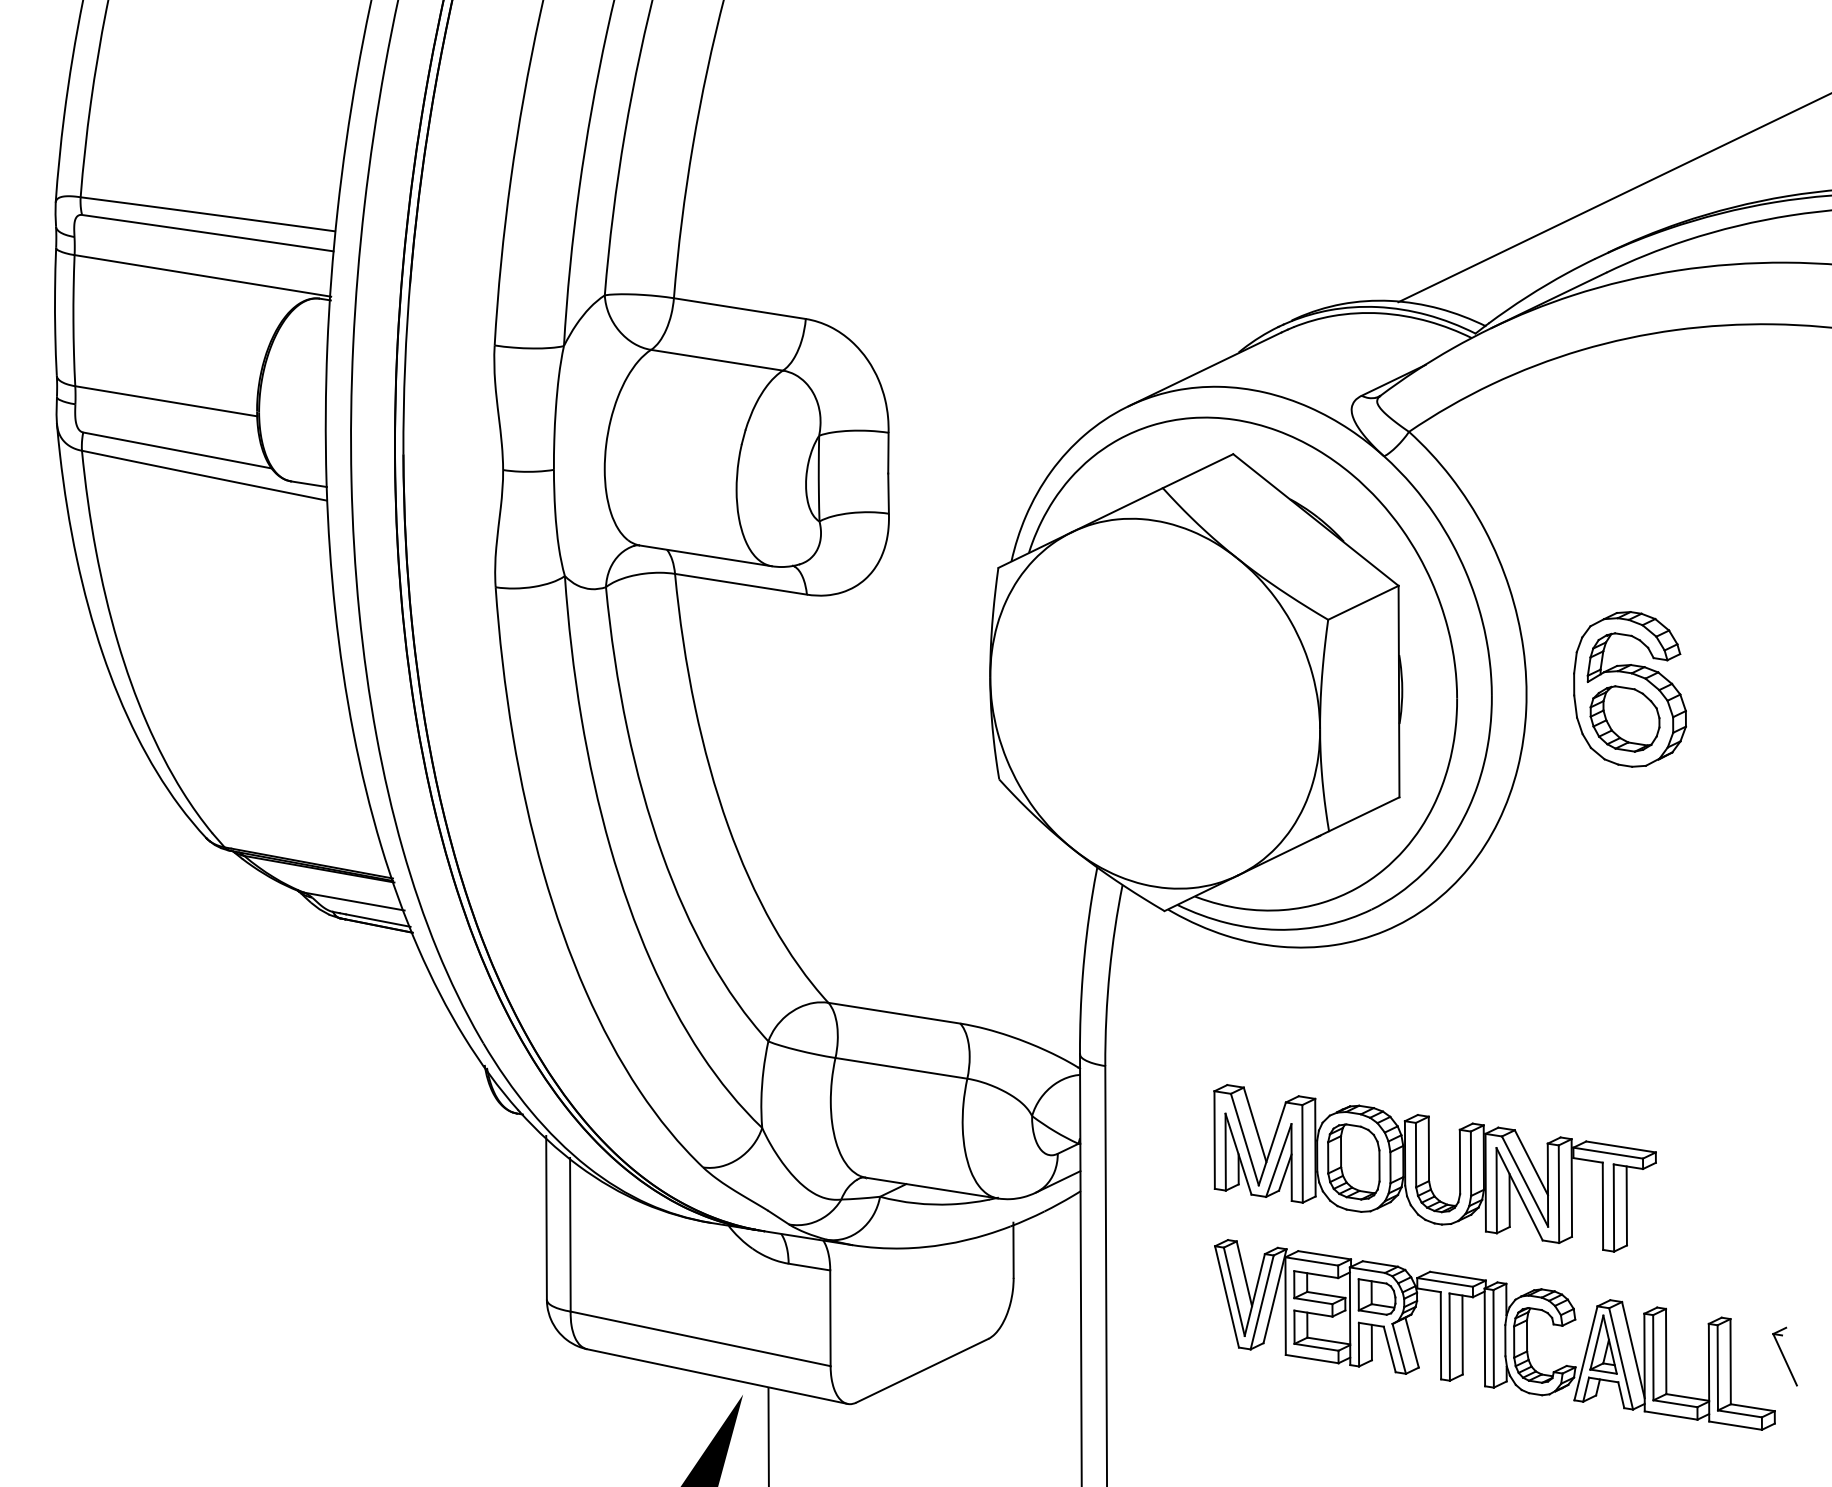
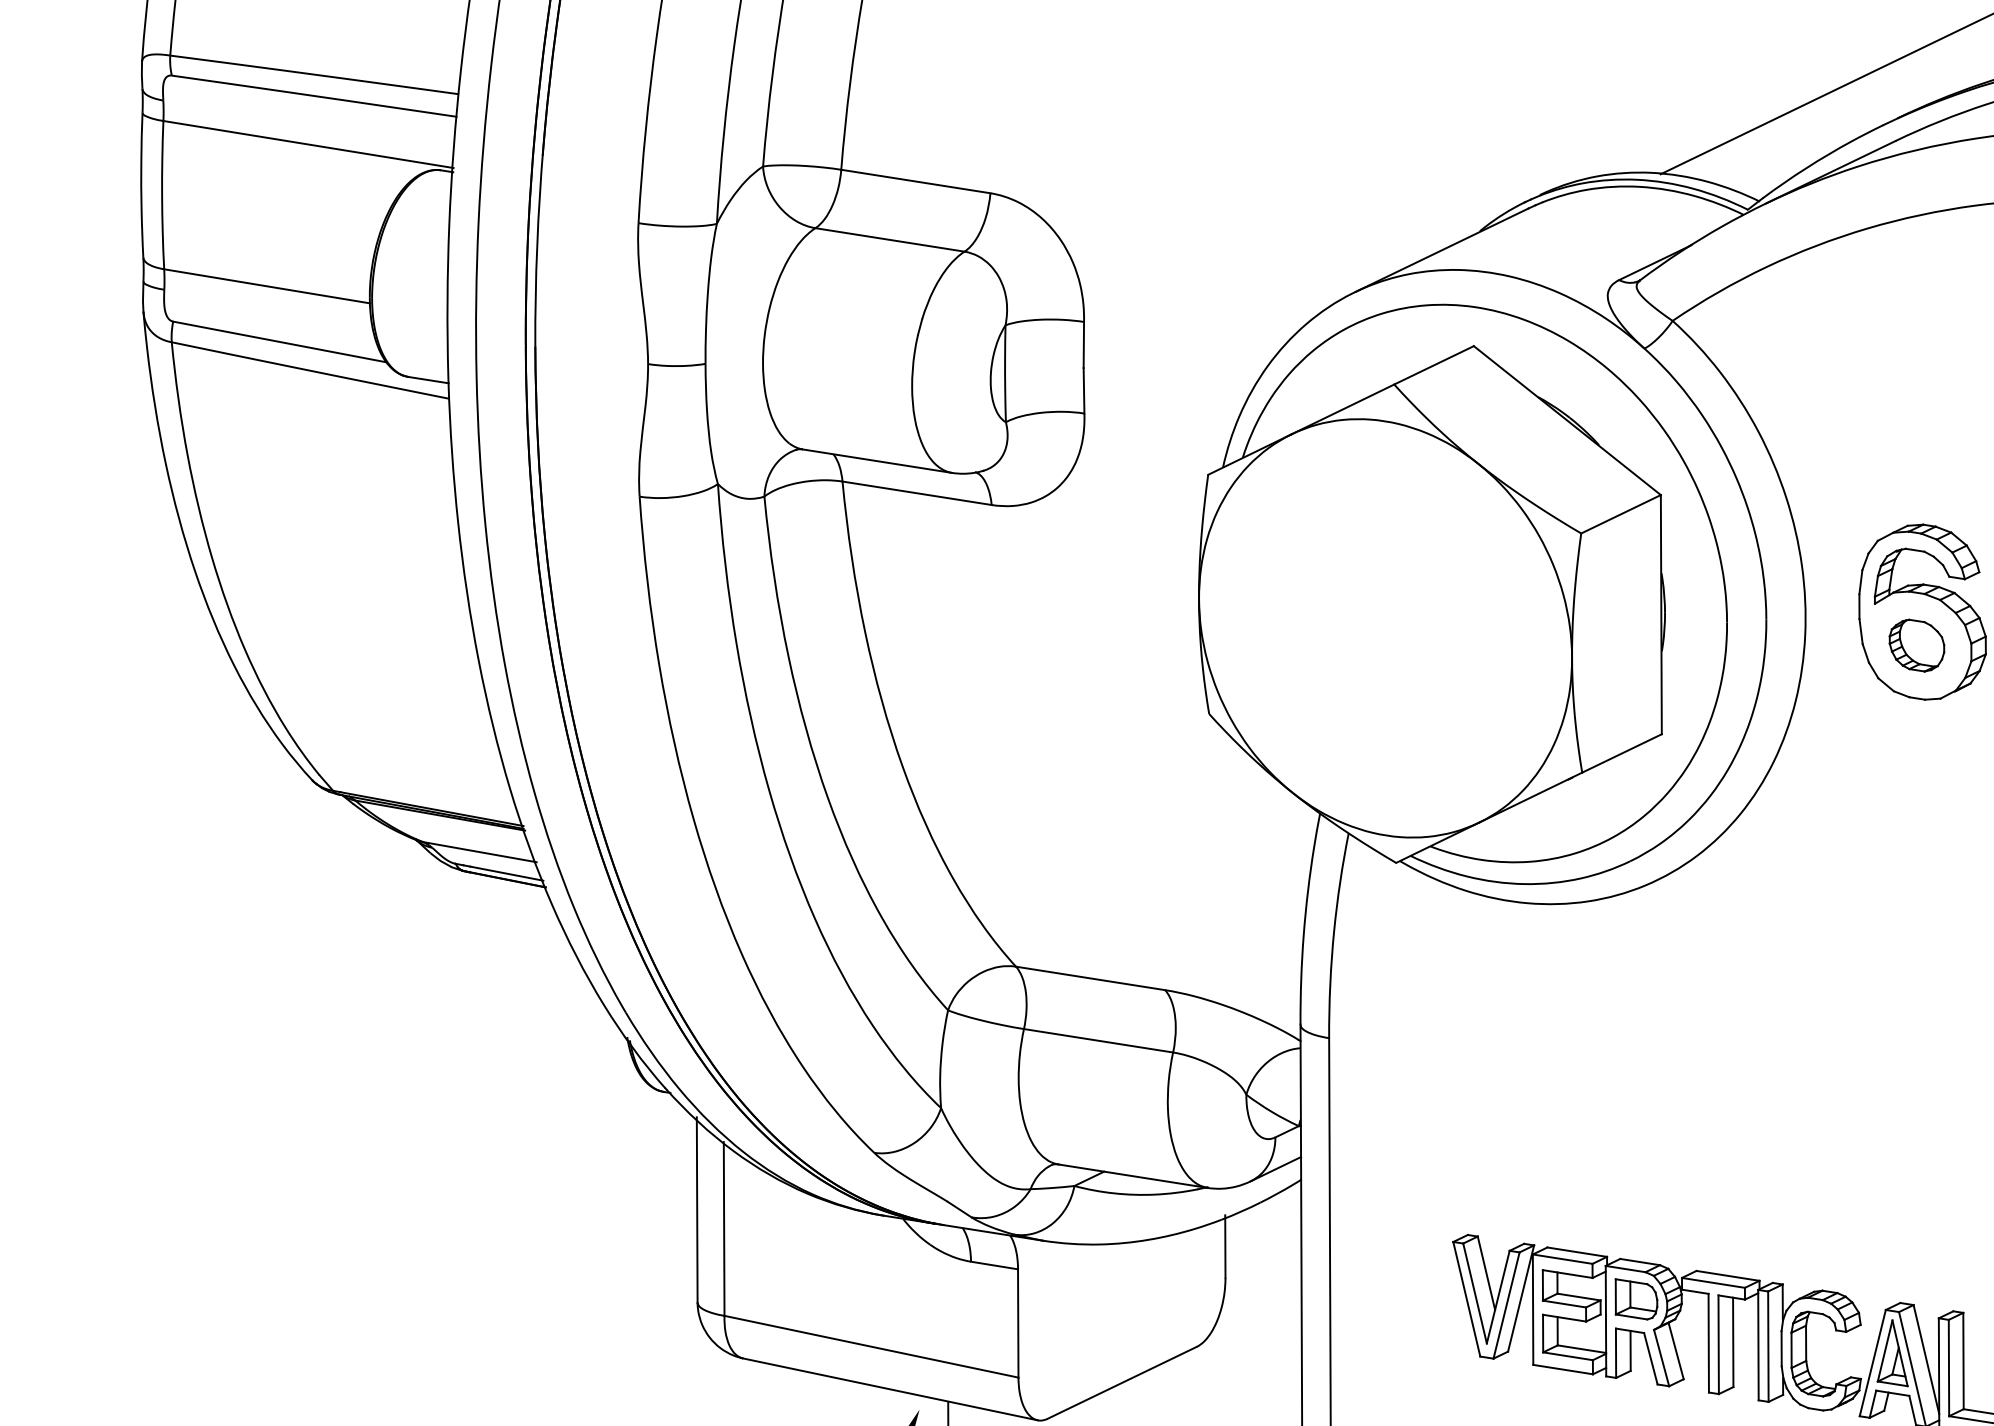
part: (1624, 718) -> (1916, 645), size x0.7
part: (1434, 1168) -> (1701, 1154), removed

